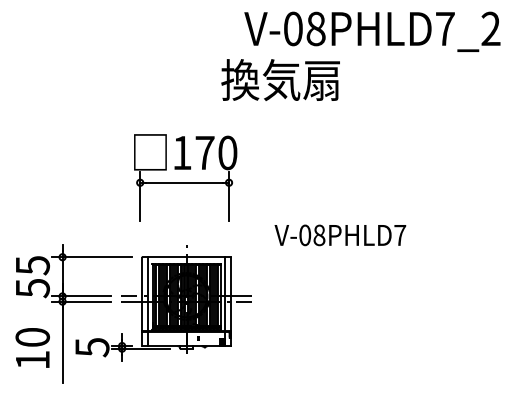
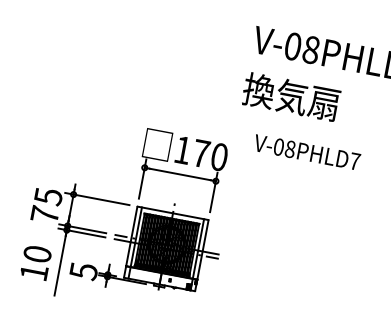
text: (280, 79) -> (291, 96), moved
part: (185, 177) -> (181, 170), moved
text: (340, 235) -> (307, 152), moved
text: (32, 288) -> (44, 215), 55 -> 75

